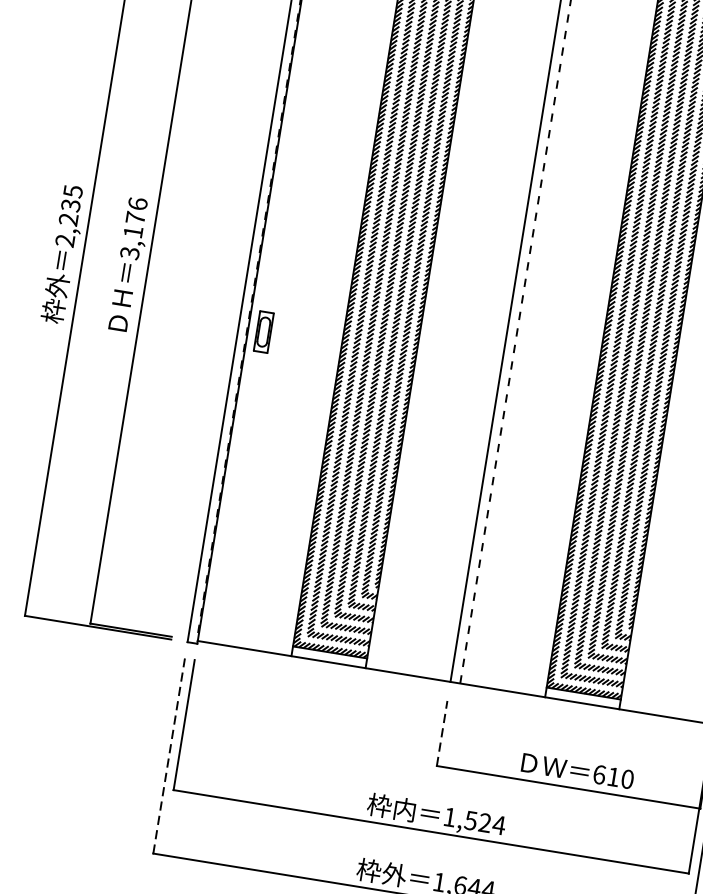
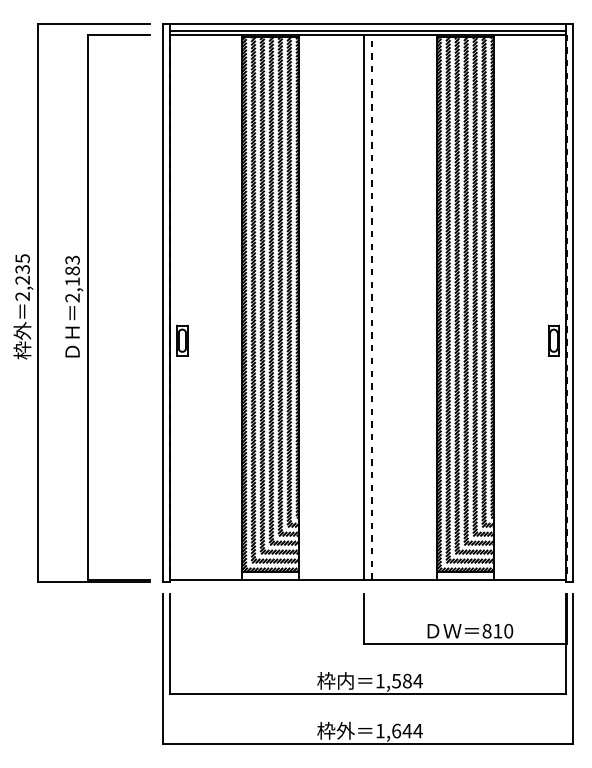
text: (133, 227) -> (72, 278), 3,176 -> 2,183
line: (442, 733) -> (364, 619), dashed -> solid
line: (168, 756) -> (162, 669), dashed -> solid
text: (598, 773) -> (486, 630), 610 -> 810
text: (485, 822) -> (407, 680), 1,524 -> 1,584

